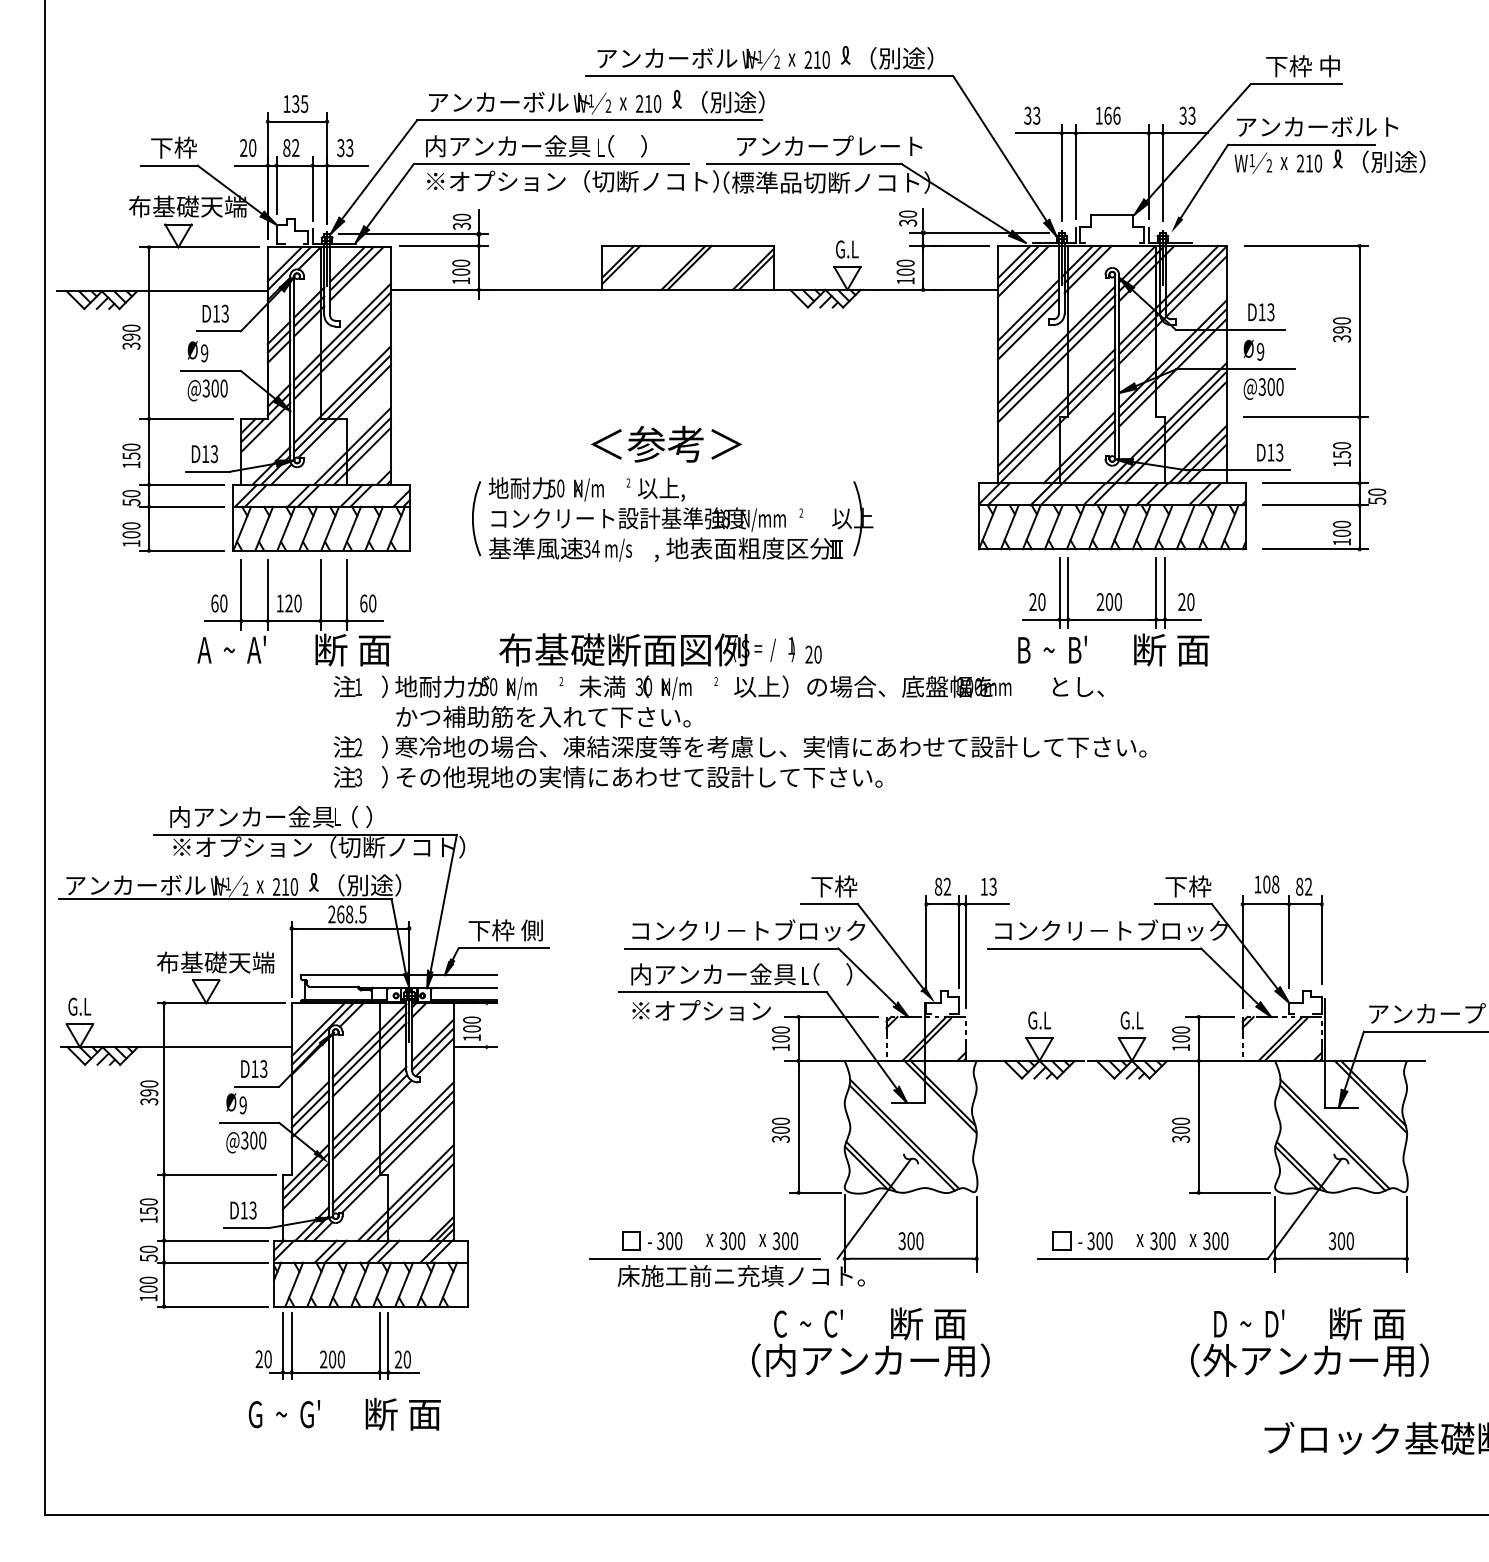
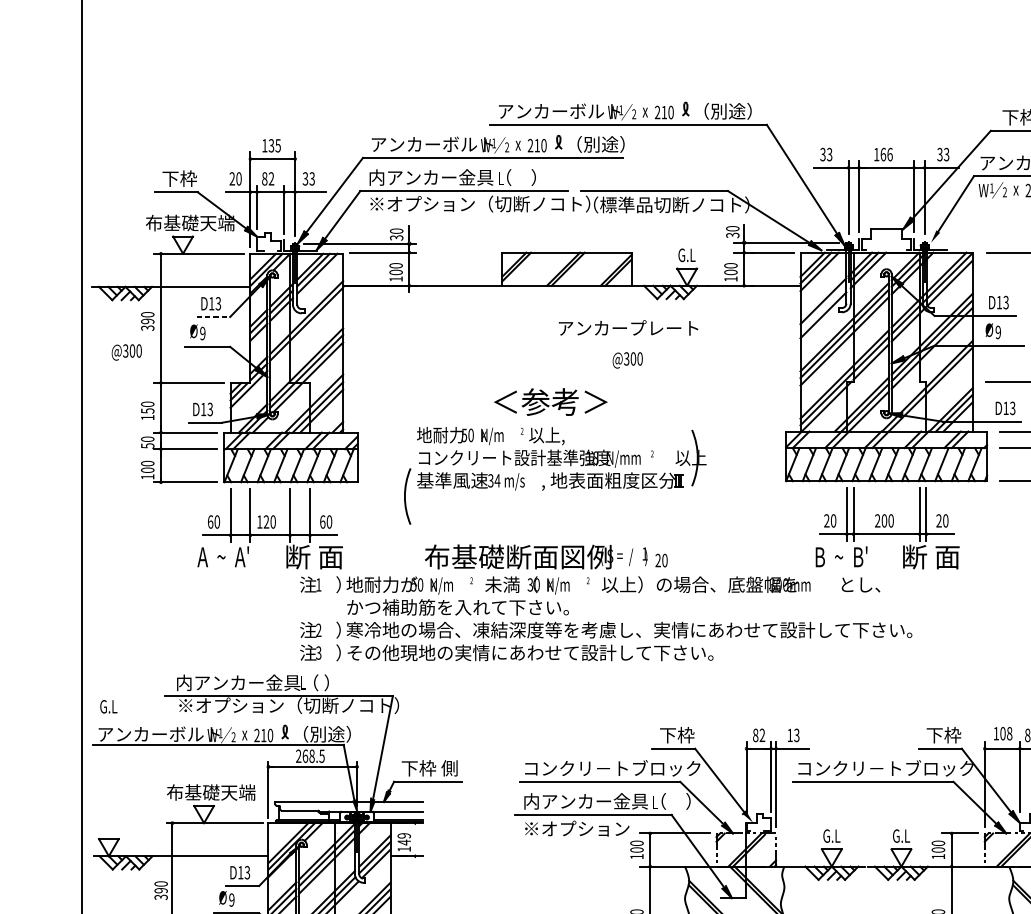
text: (829, 145) -> (628, 327), moved
line: (1028, 318) -> (823, 307), removed
line: (219, 331) -> (214, 317), solid -> dashed
line: (342, 350) -> (306, 331), removed
text: (1263, 388) -> (627, 360), moved
text: (207, 390) -> (126, 352), moved
line: (1175, 432) -> (934, 393), removed
arc: (473, 518) -> (405, 496), moved
text: (79, 1006) -> (108, 706), moved
text: (471, 1024) -> (403, 839), 100 -> 149

